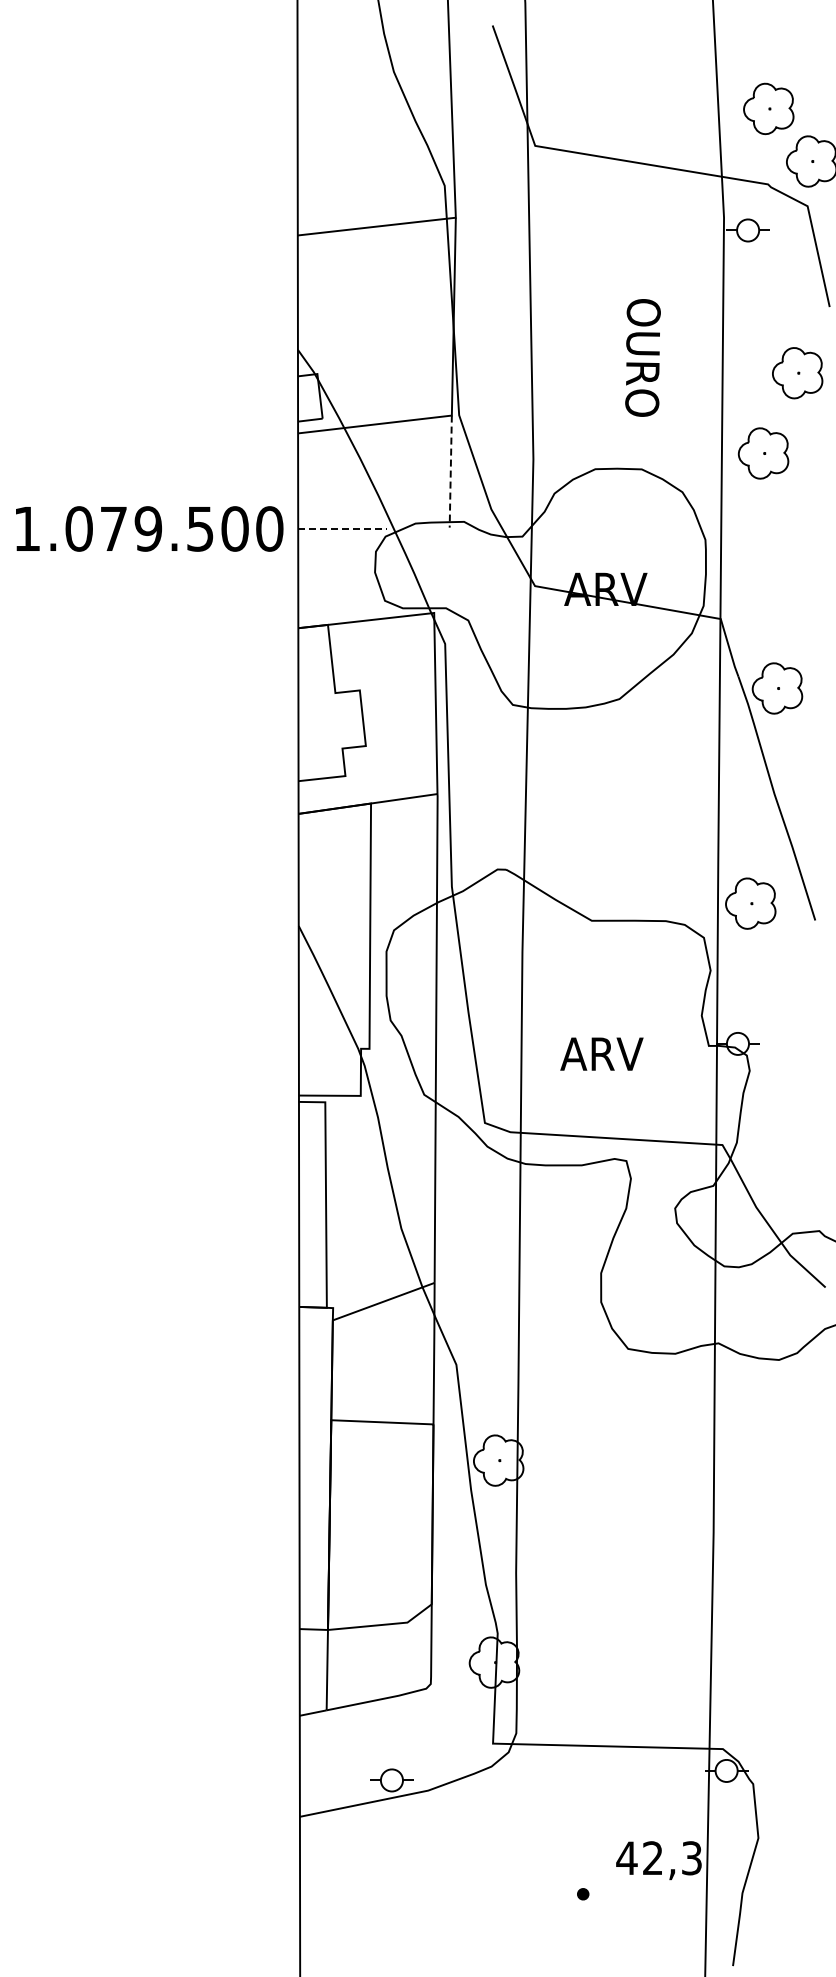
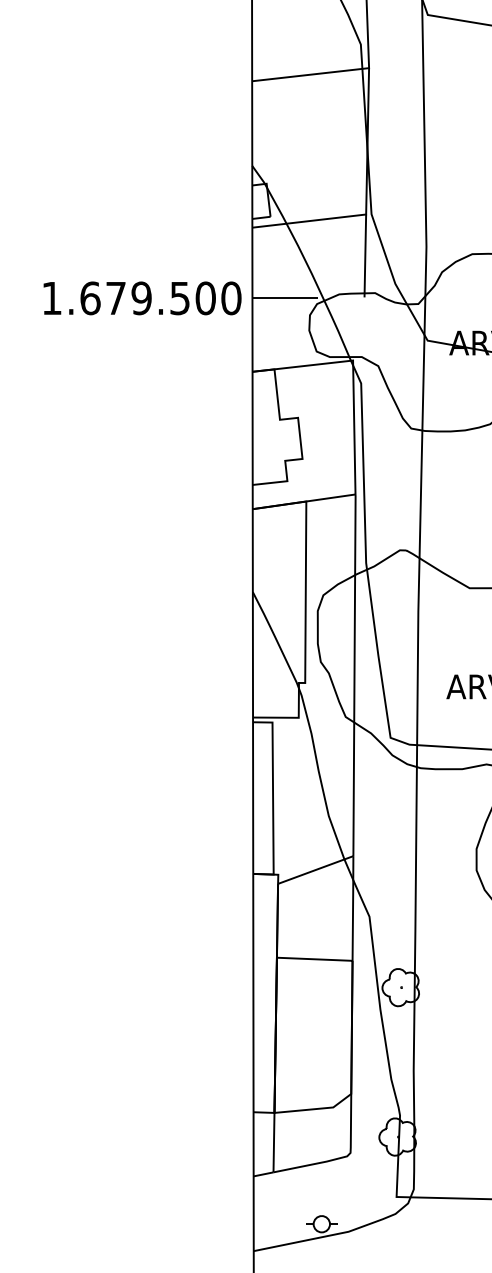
line: (450, 472) -> (365, 256), dashed -> solid
text: (79, 528) -> (90, 298), 1.079.500 -> 1.679.500
line: (342, 528) -> (285, 298), dashed -> solid

